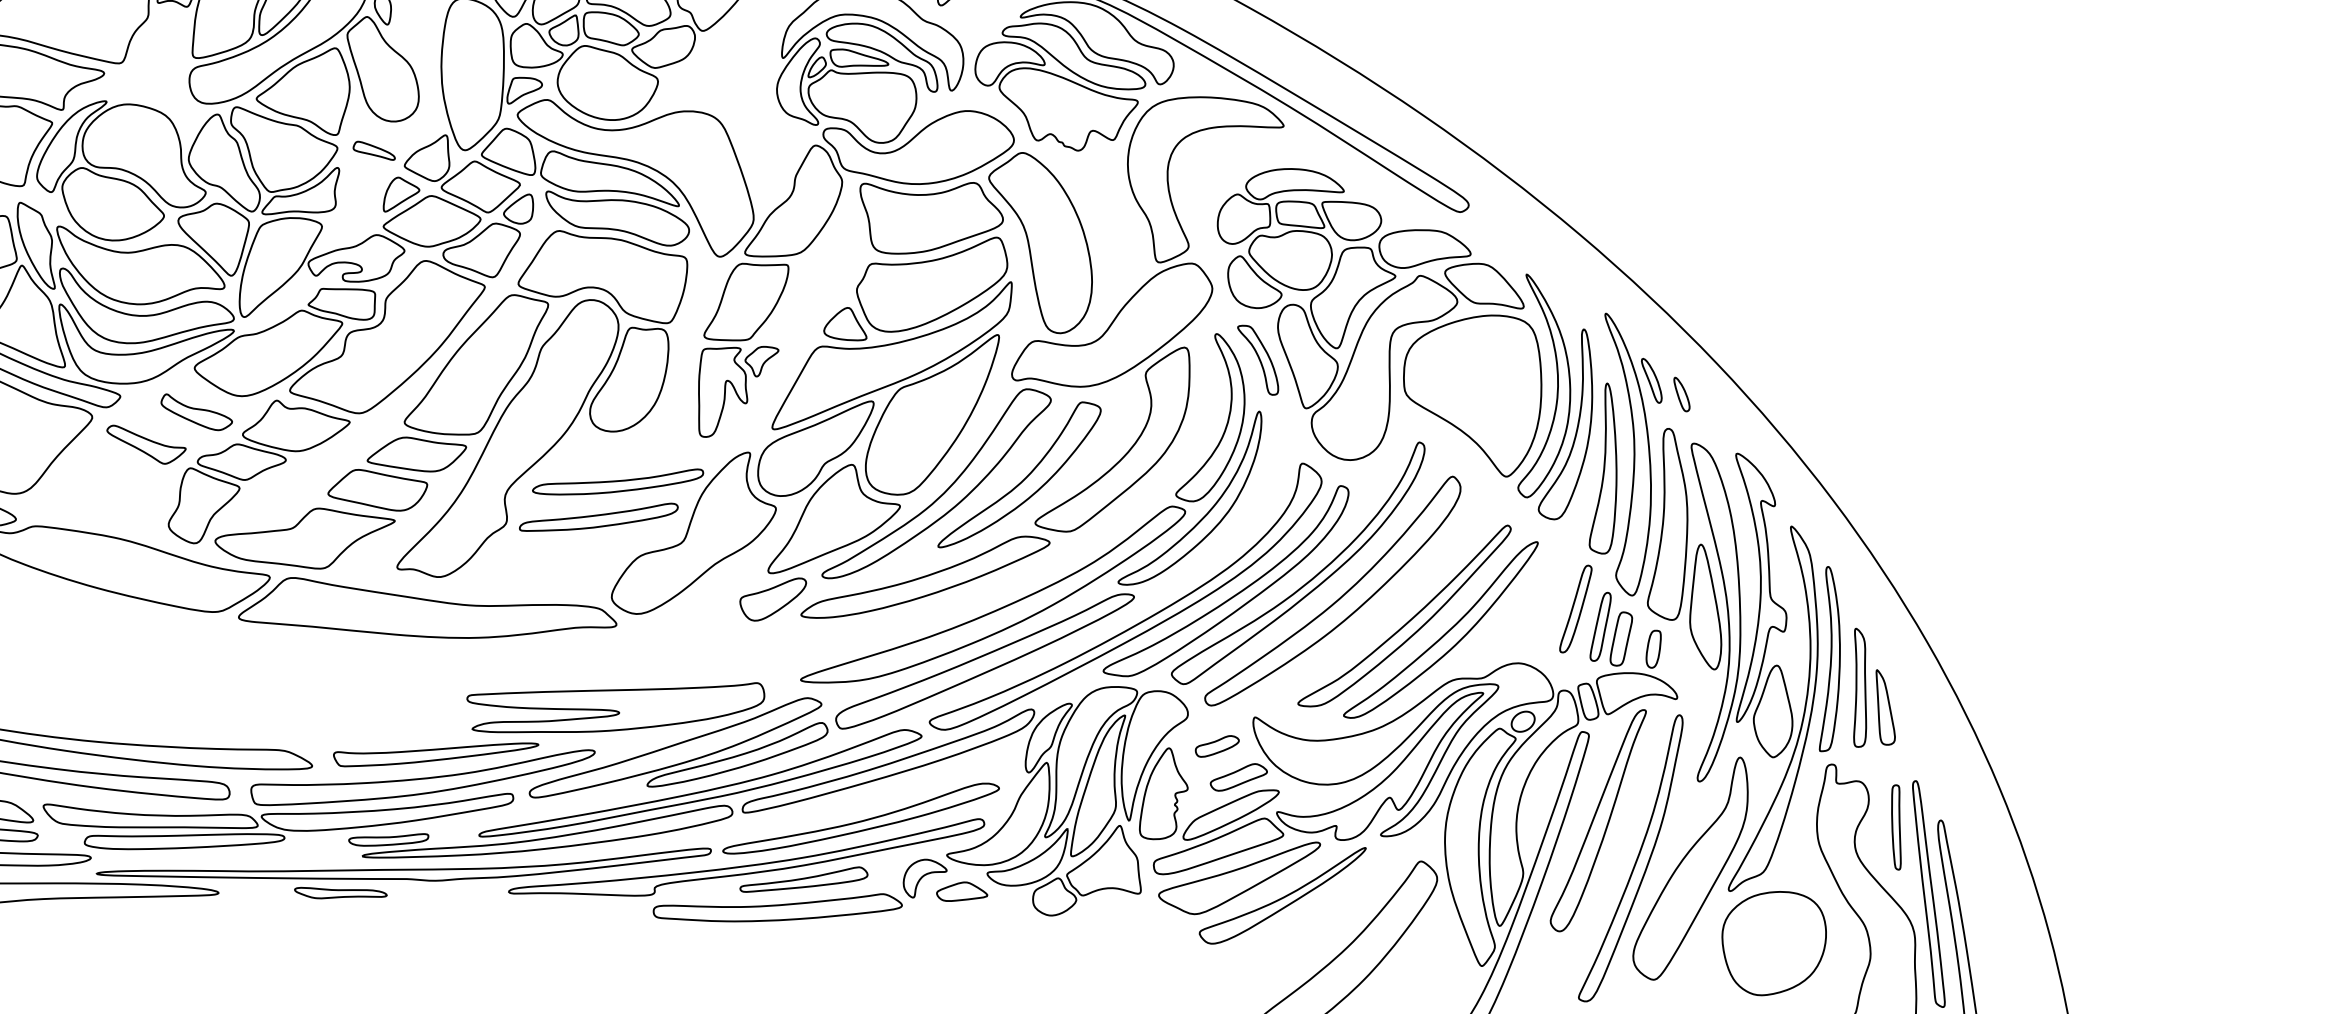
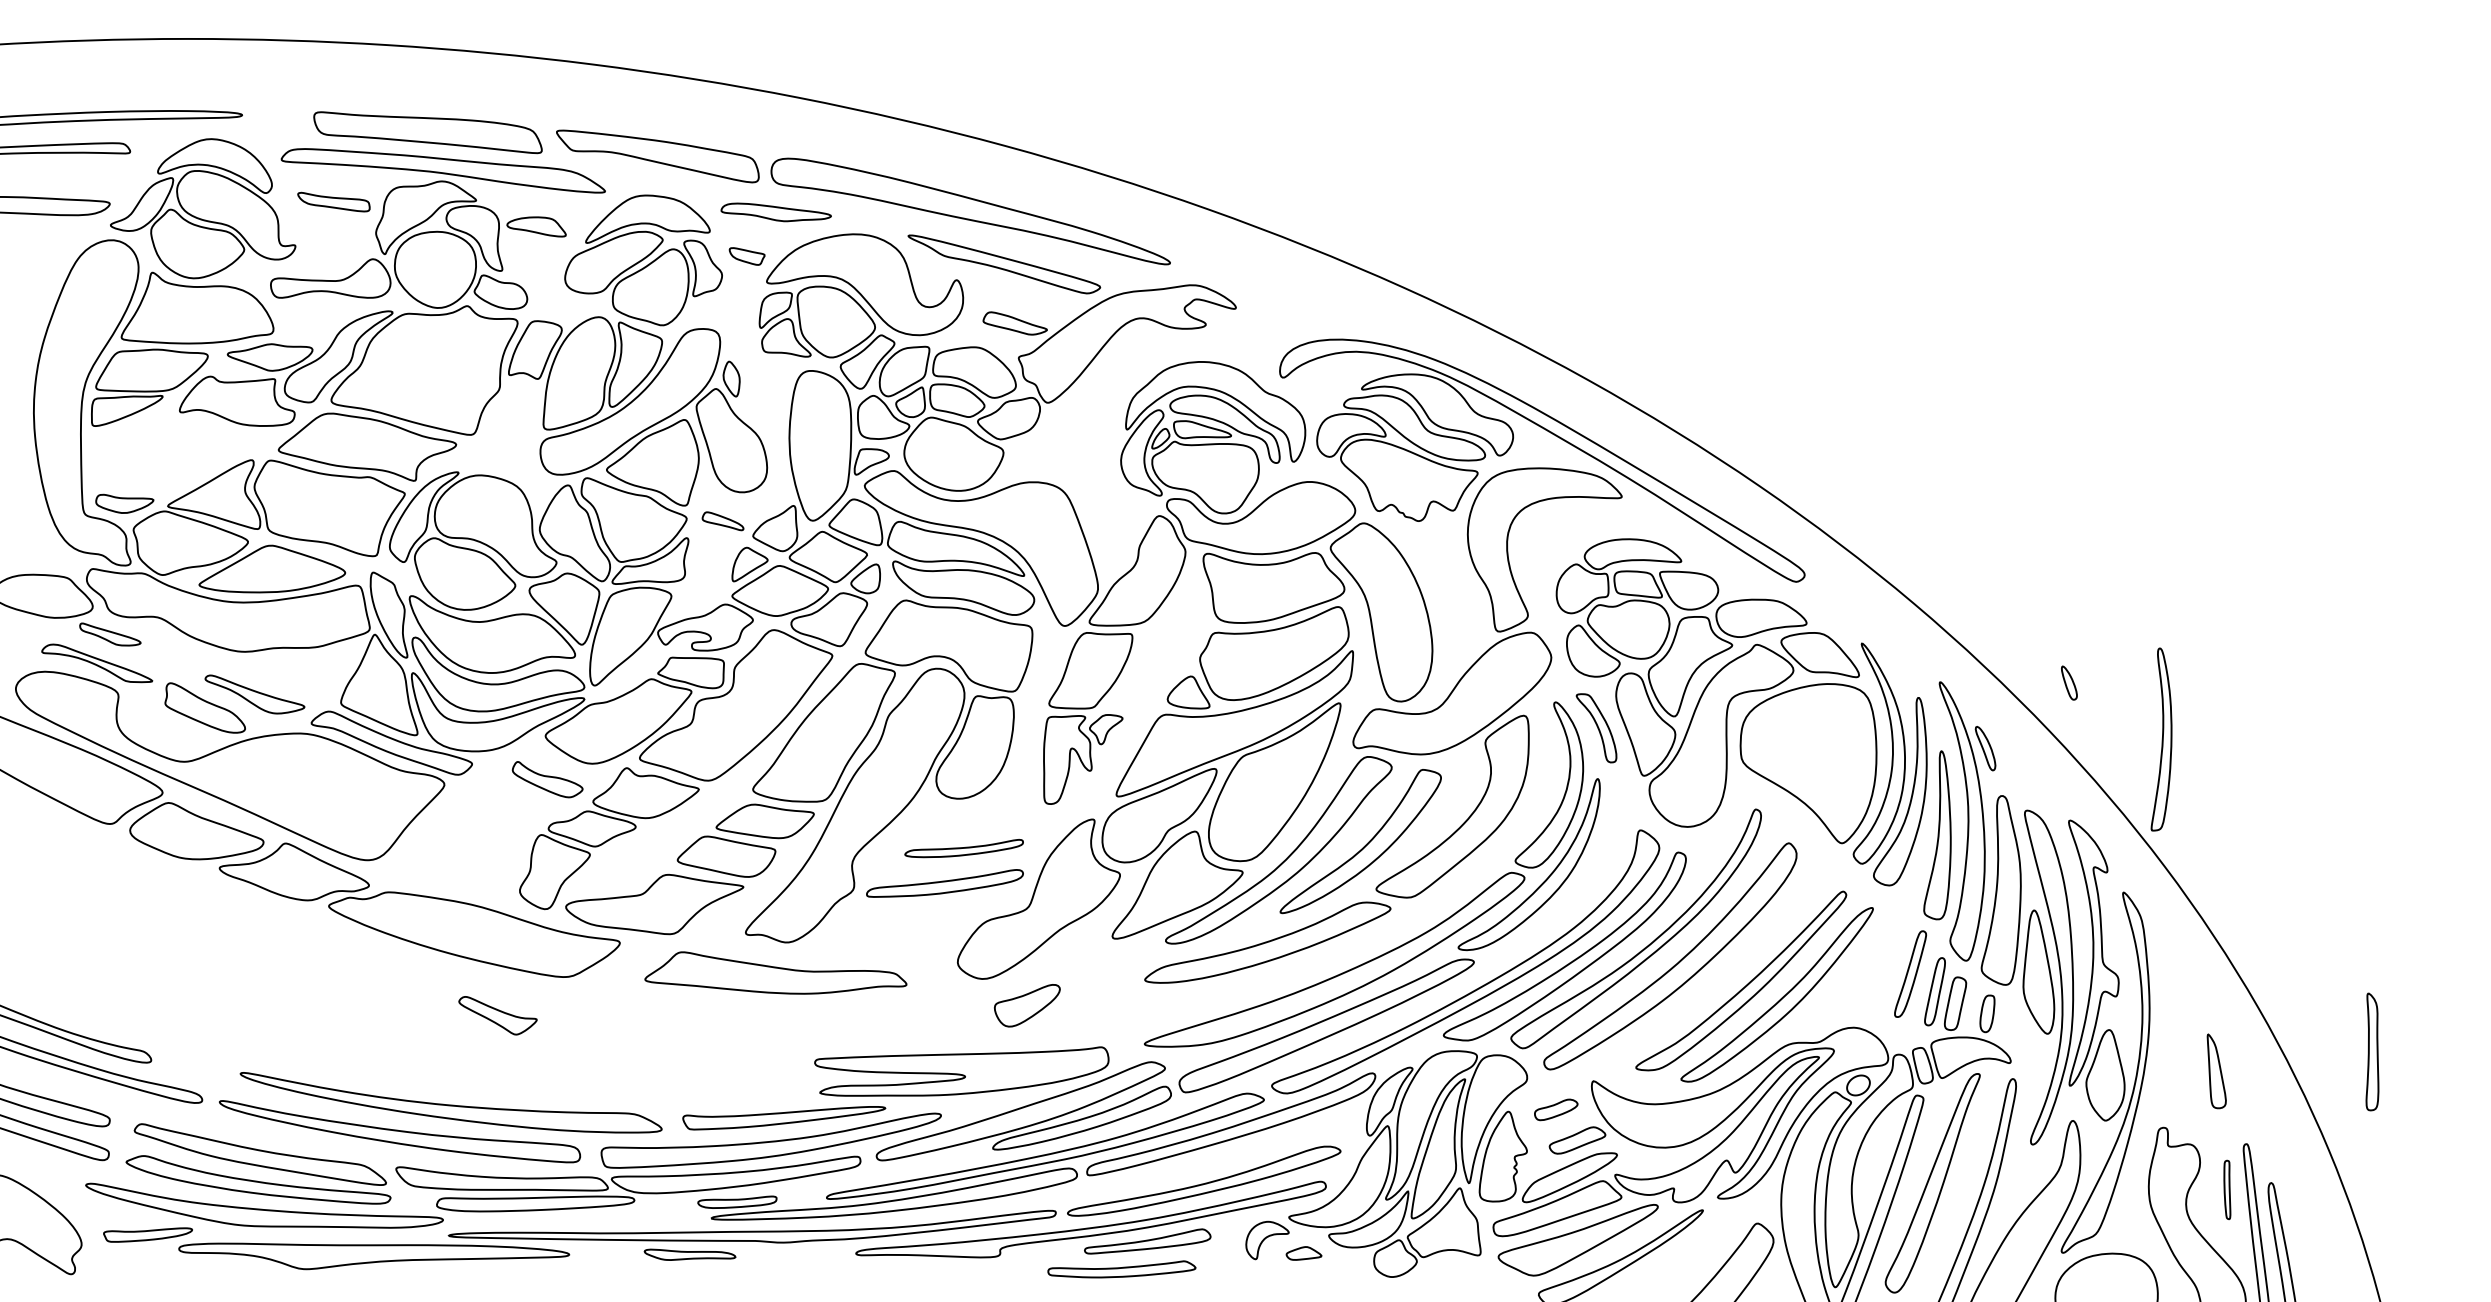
part: (1682, 393) -> (2069, 682), moved
part: (145, 444) -> (497, 1015), moved
part: (618, 481) -> (964, 848), size x0.7
part: (773, 599) -> (1027, 1005), moved
part: (427, 607) -> (775, 972), size x0.7
part: (1829, 659) -> (2161, 739), moved
part: (1860, 687) -> (2372, 1051), moved
part: (1896, 827) -> (2227, 1189), size x0.7
part: (961, 891) -> (1303, 1253), size x0.7
part: (777, 907) -> (1121, 1269), size x0.6

